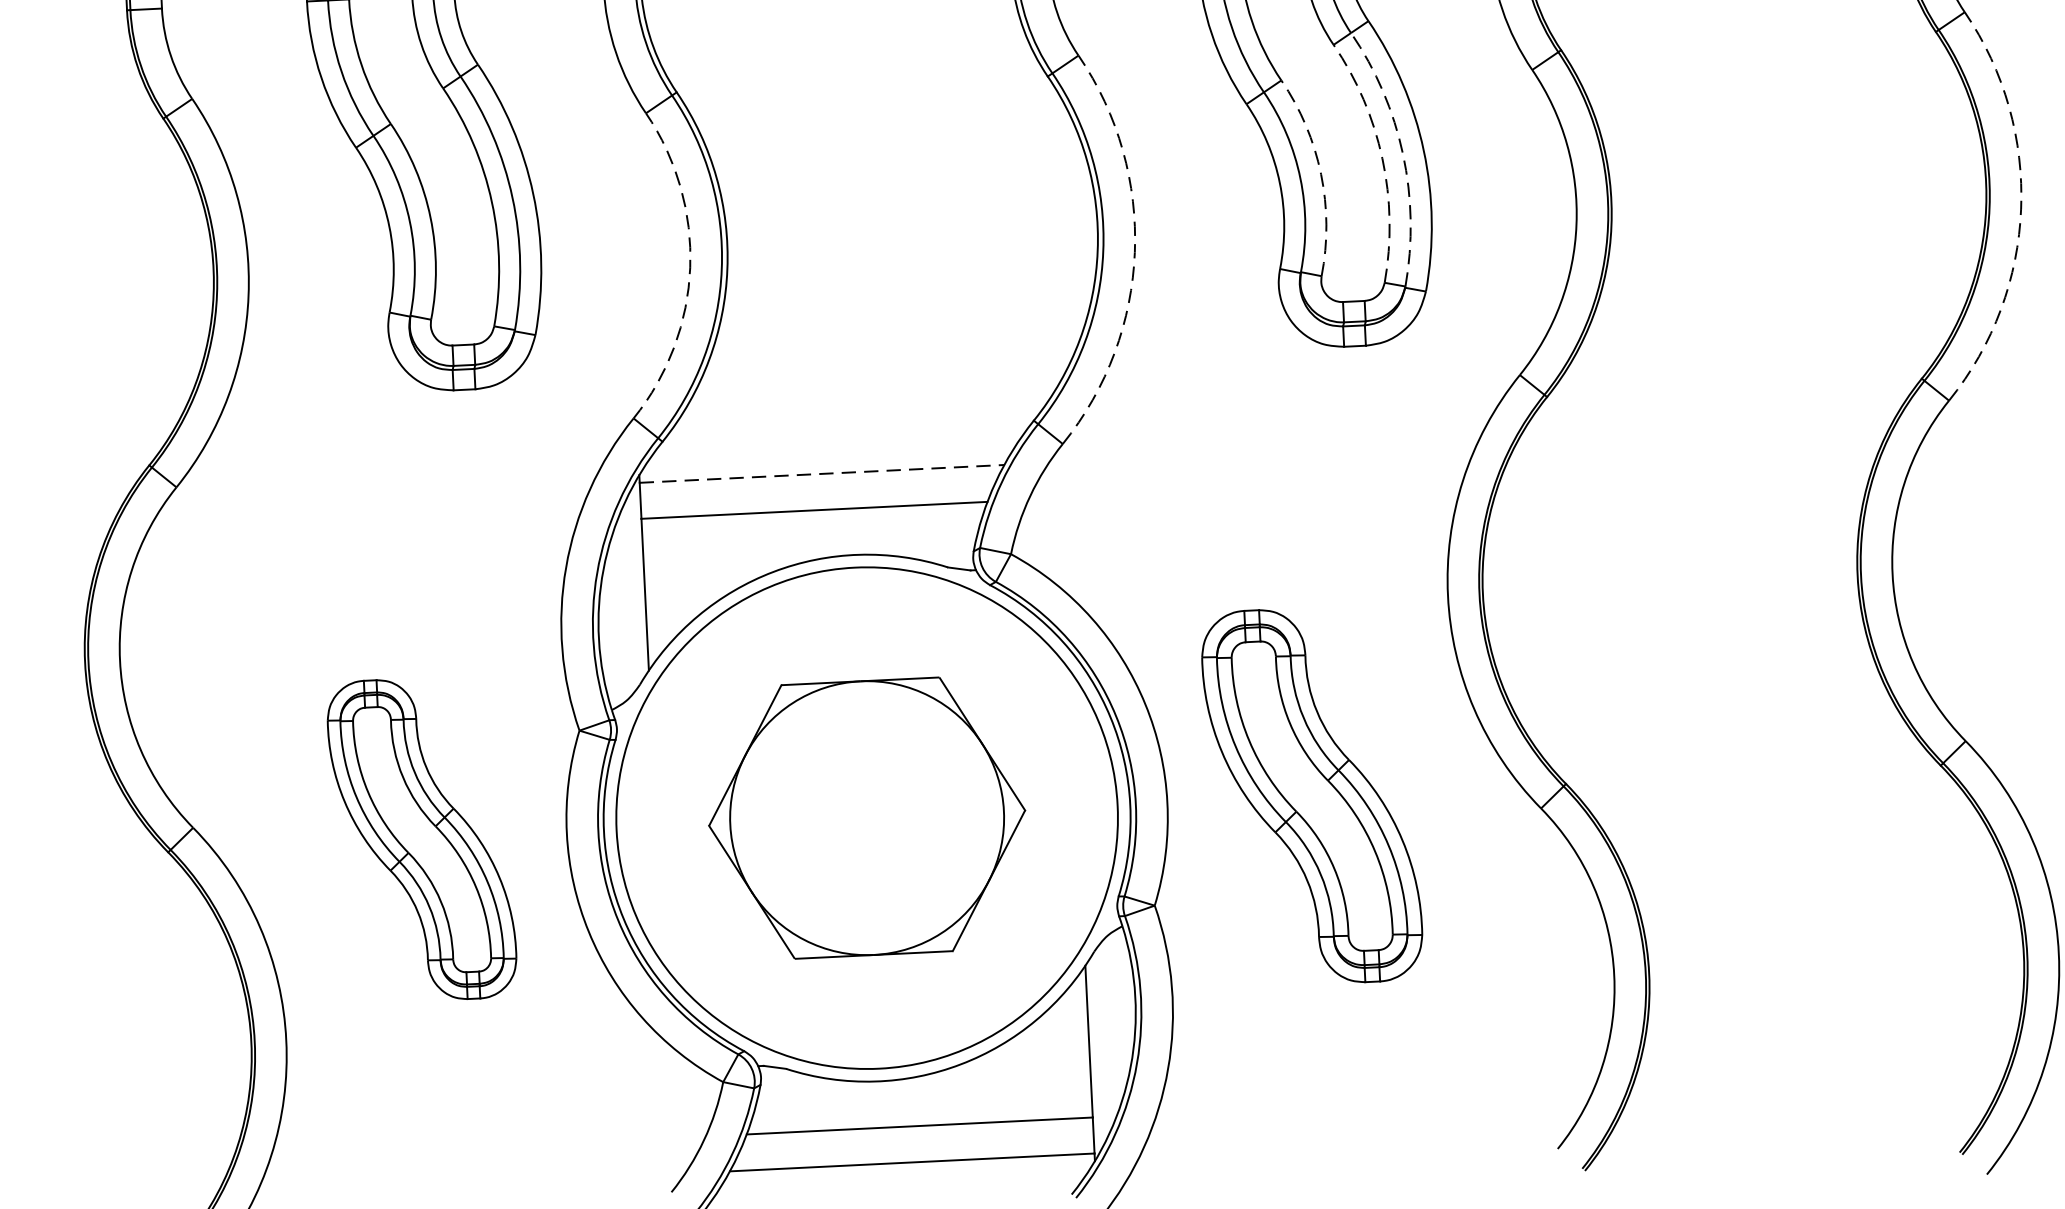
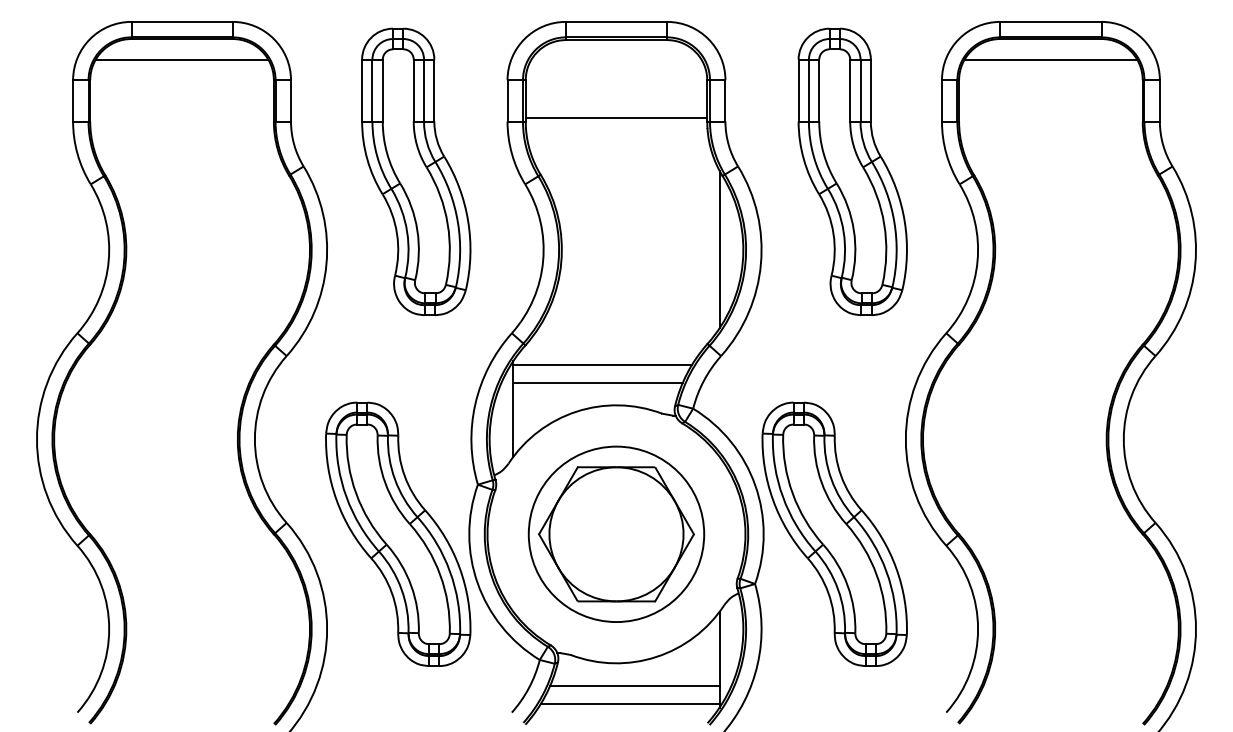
arc: (1403, 154) -> (894, 222), dashed -> solid
arc: (1382, 159) -> (884, 224), dashed -> solid
arc: (1320, 174) -> (853, 230), dashed -> solid
arc: (2021, 209) -> (1195, 264), dashed -> solid
line: (1048, 226) -> (719, 249), added
arc: (1133, 253) -> (760, 264), dashed -> solid
arc: (690, 268) -> (543, 261), dashed -> solid
line: (823, 472) -> (603, 364), dashed -> solid
part: (1311, 794) -> (834, 533), size x1.43
circle: (867, 818) -> (616, 534), size x0.71
part: (422, 838) -> (398, 533), size x1.67

